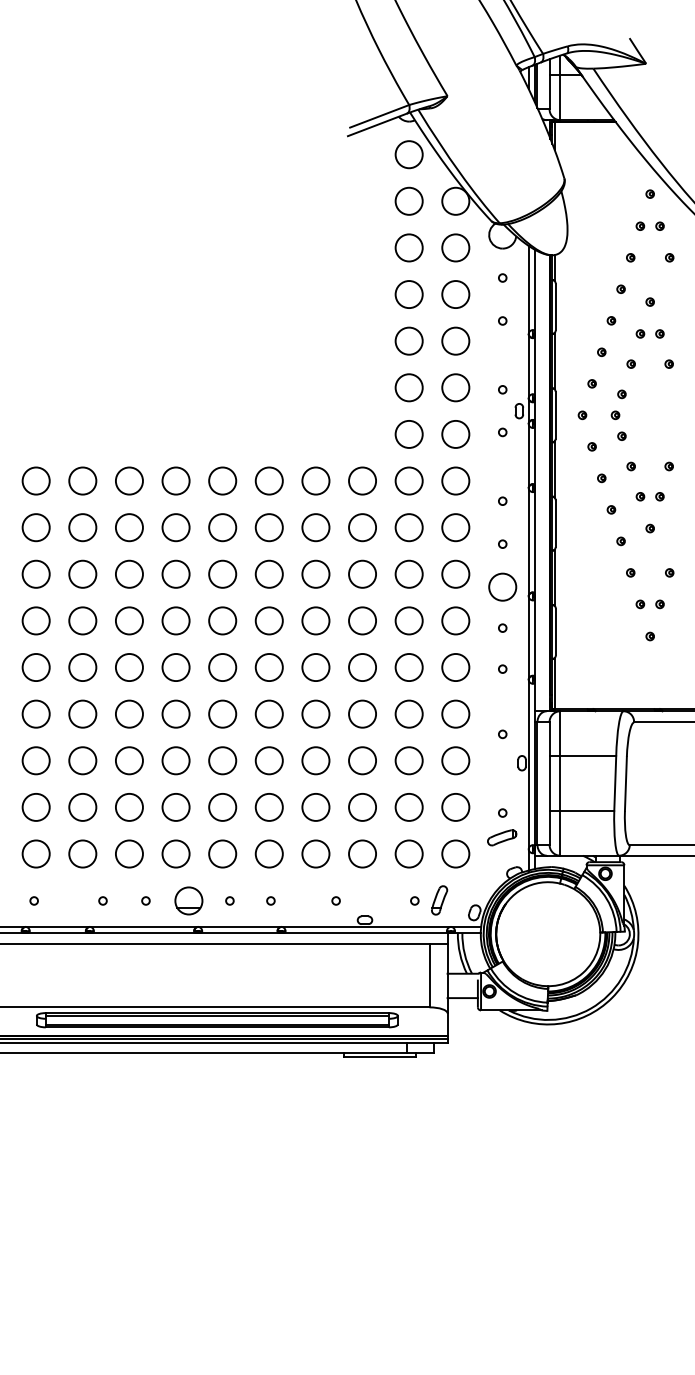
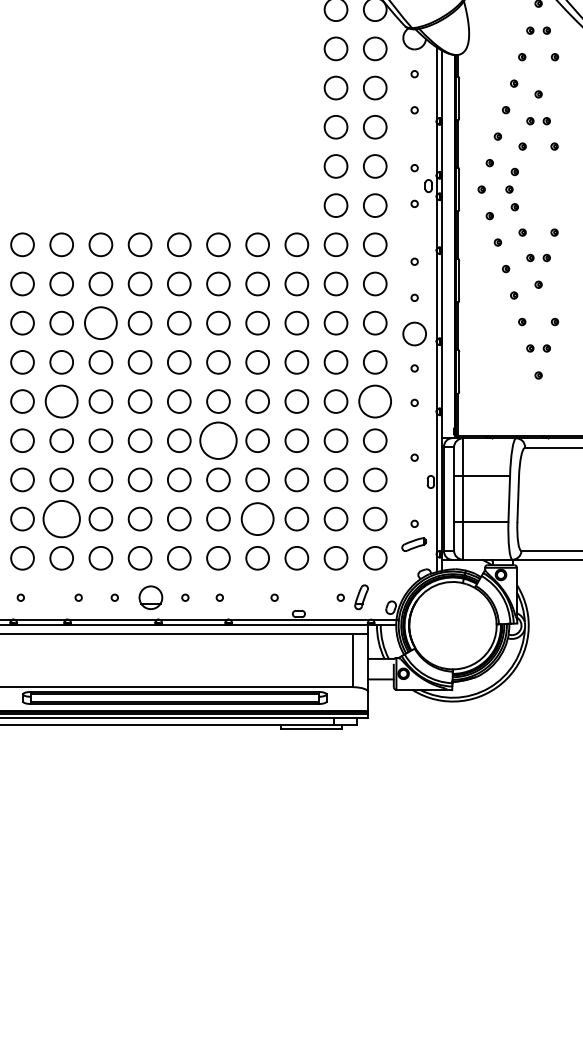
circle: (128, 573) -> (100, 322), size x1.4
circle: (82, 667) -> (61, 401), size x1.4
circle: (455, 667) -> (374, 401), size x1.4
circle: (268, 713) -> (217, 440), size x1.6
circle: (82, 806) -> (61, 518), size x1.6
circle: (315, 806) -> (257, 518), size x1.4

